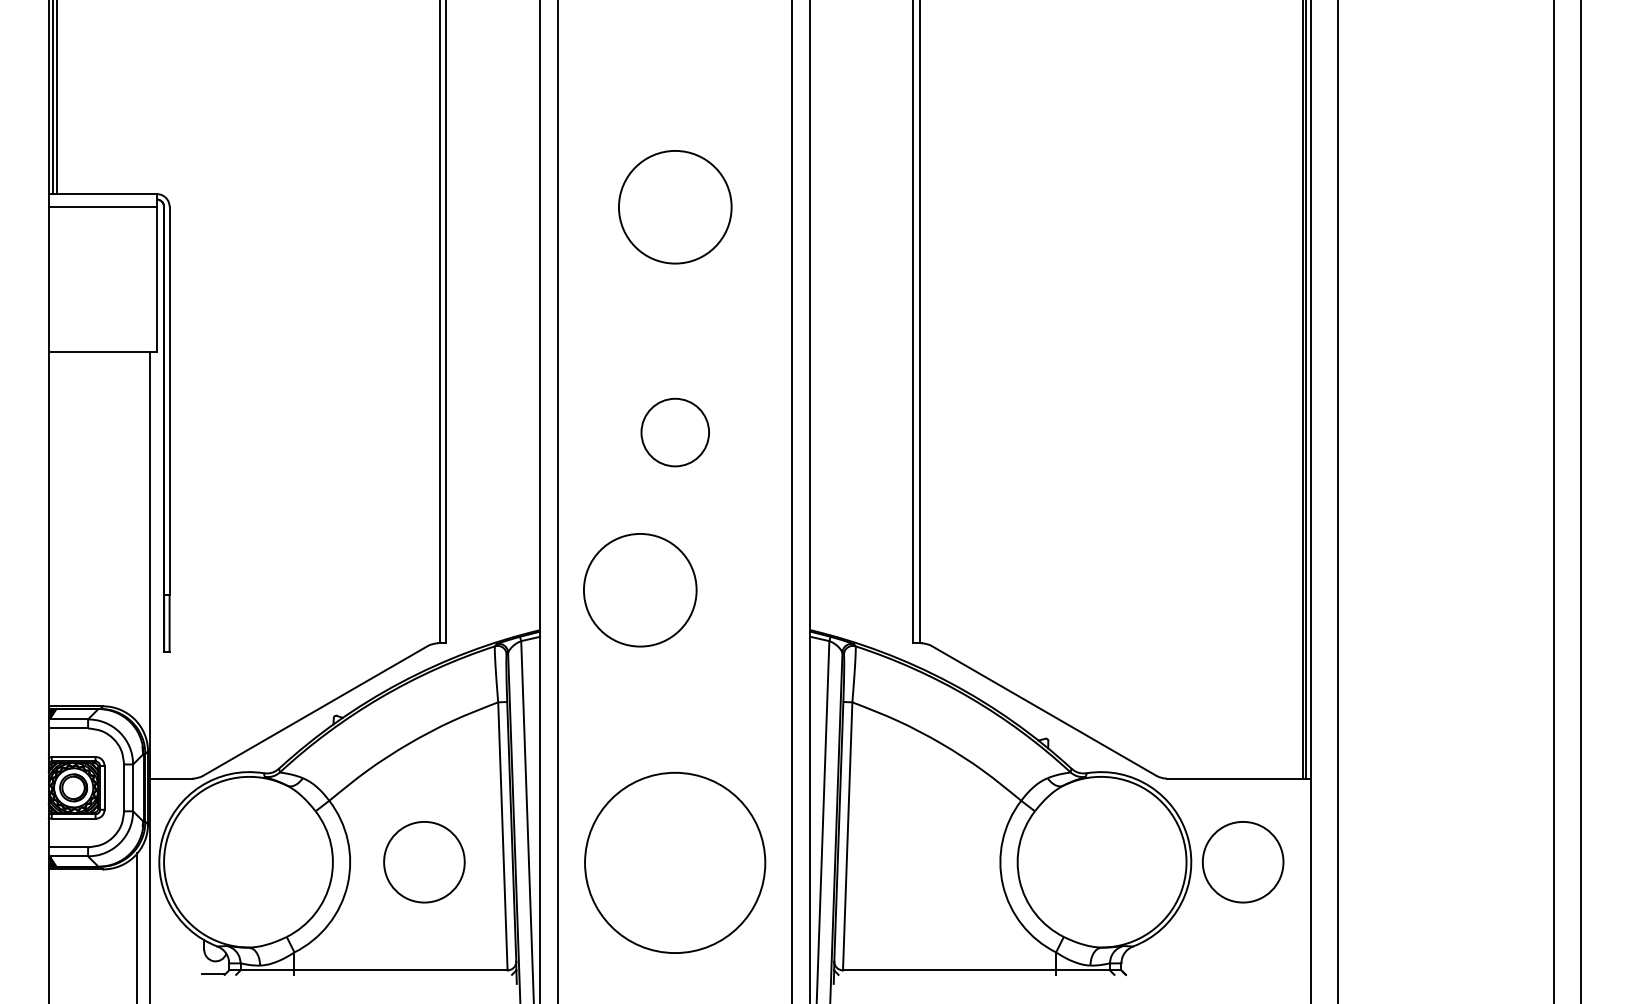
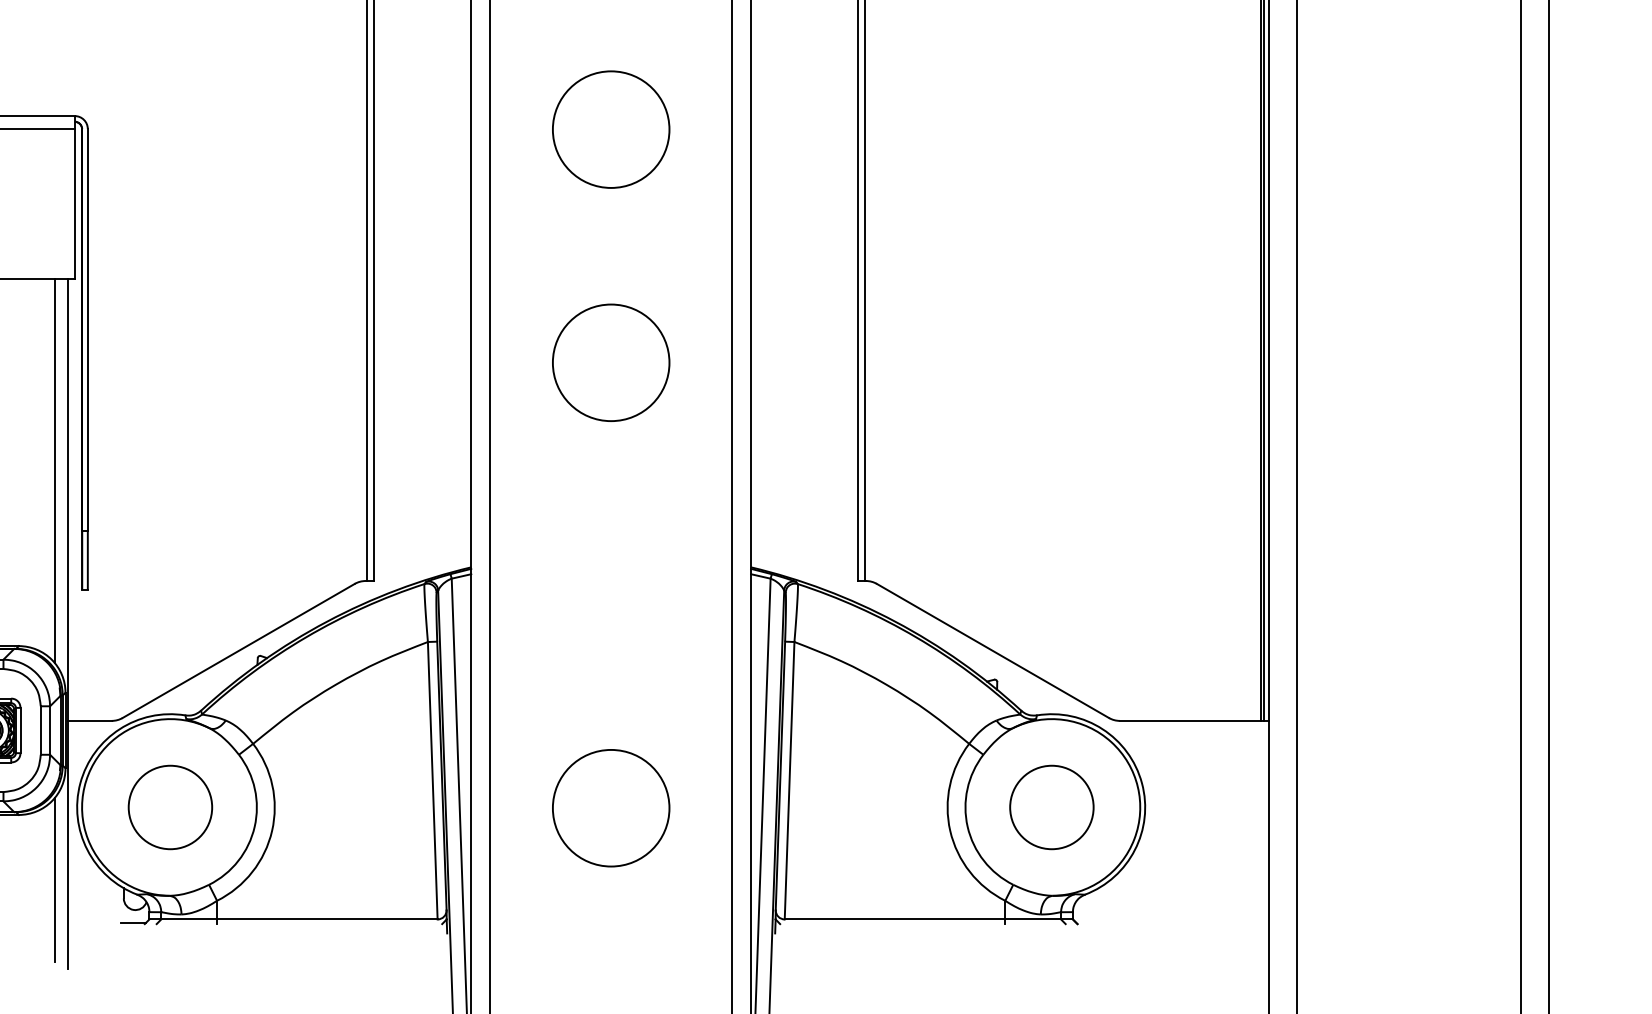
circle: (674, 432) -> (610, 362), size x1.67
line: (137, 536) -> (54, 470), added
circle: (640, 590) -> (575, 526), removed
circle: (424, 862) -> (170, 807), moved
circle: (675, 862) -> (611, 807), size x0.62
circle: (1243, 862) -> (1052, 807), moved

